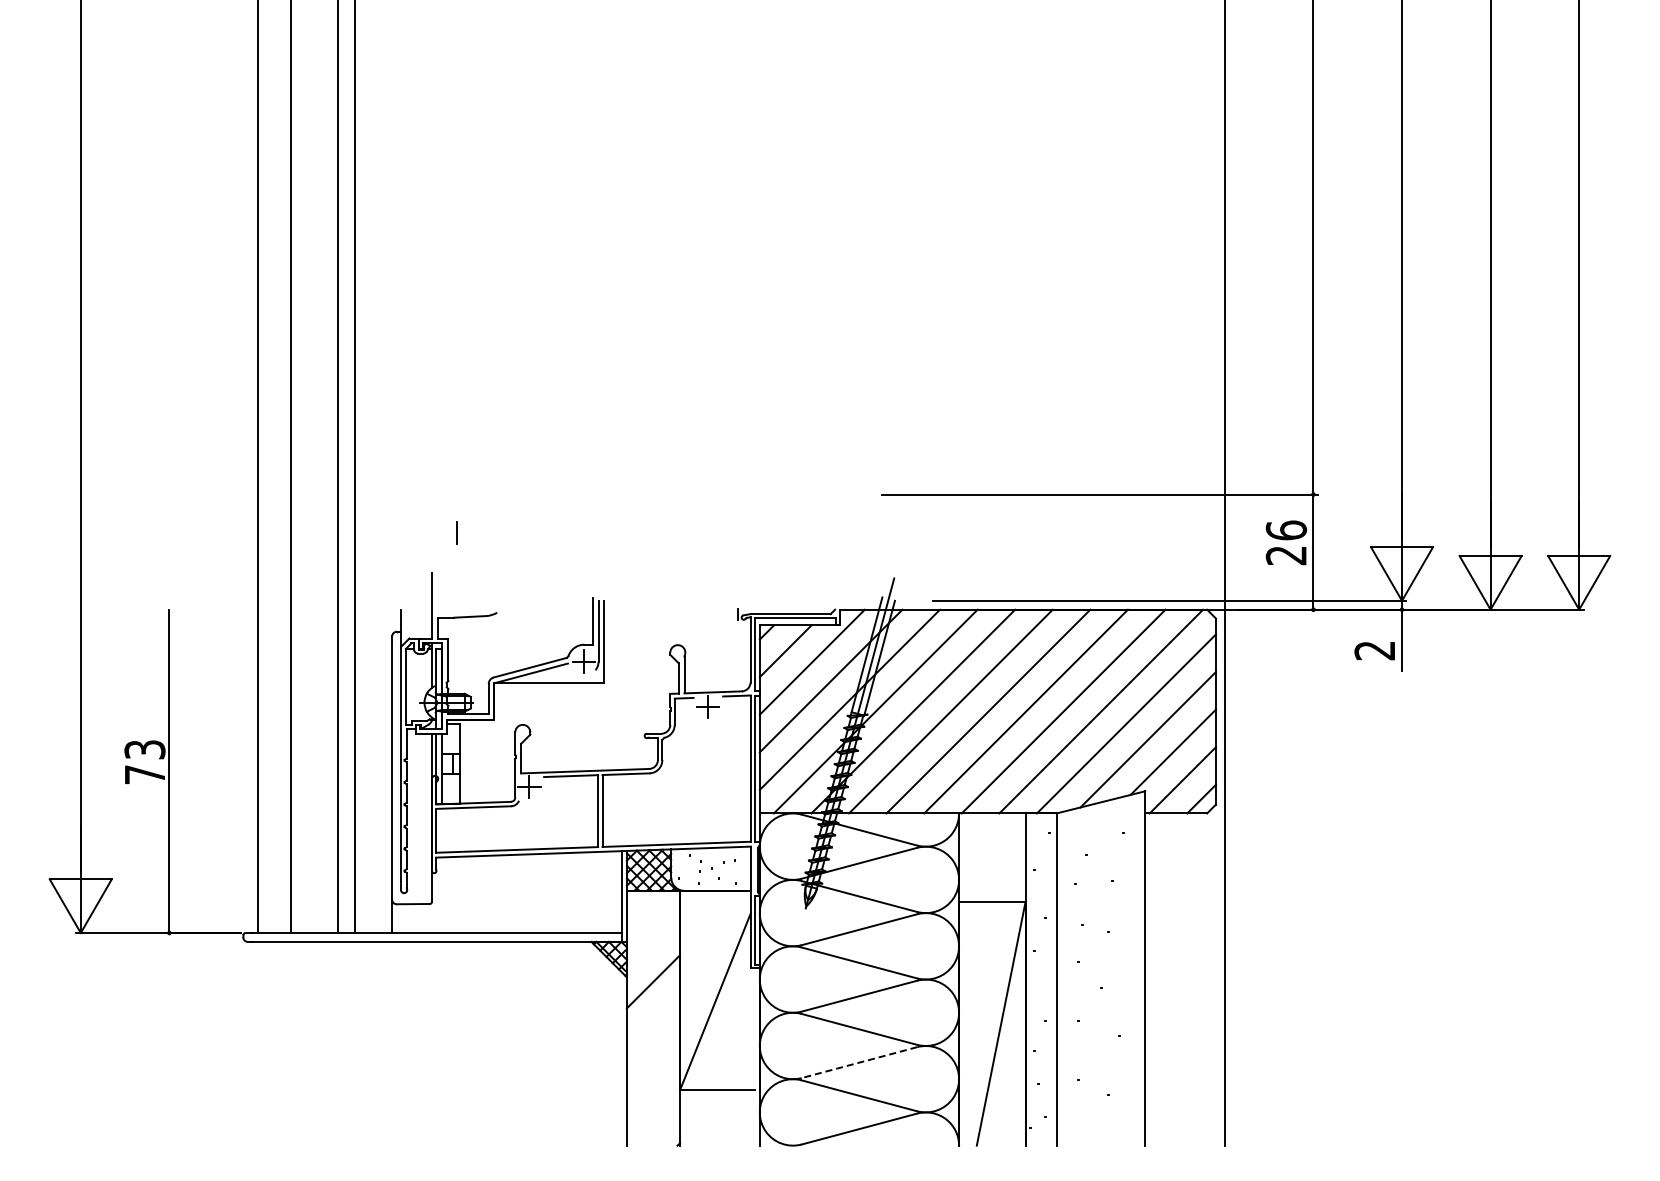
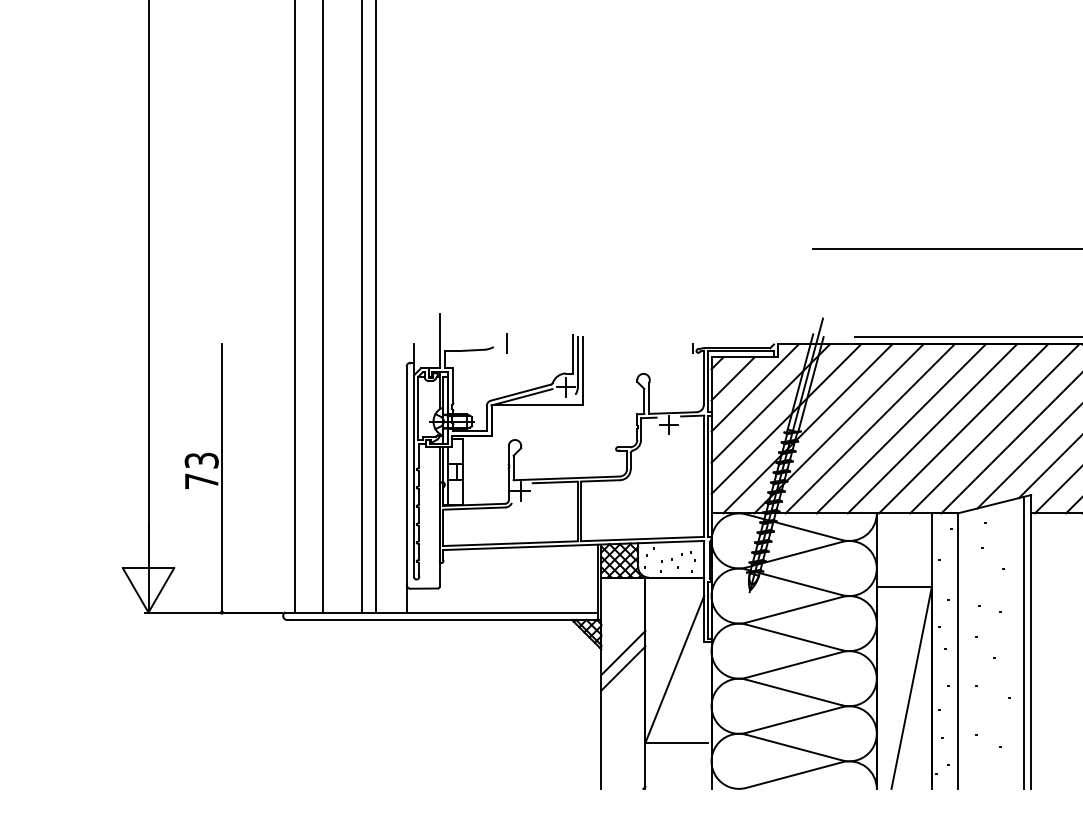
line: (456, 532) -> (507, 342), moved
line: (1136, 969) -> (1023, 642), added
line: (653, 1000) -> (623, 668), added
line: (859, 1062) -> (794, 719), dashed -> solid

